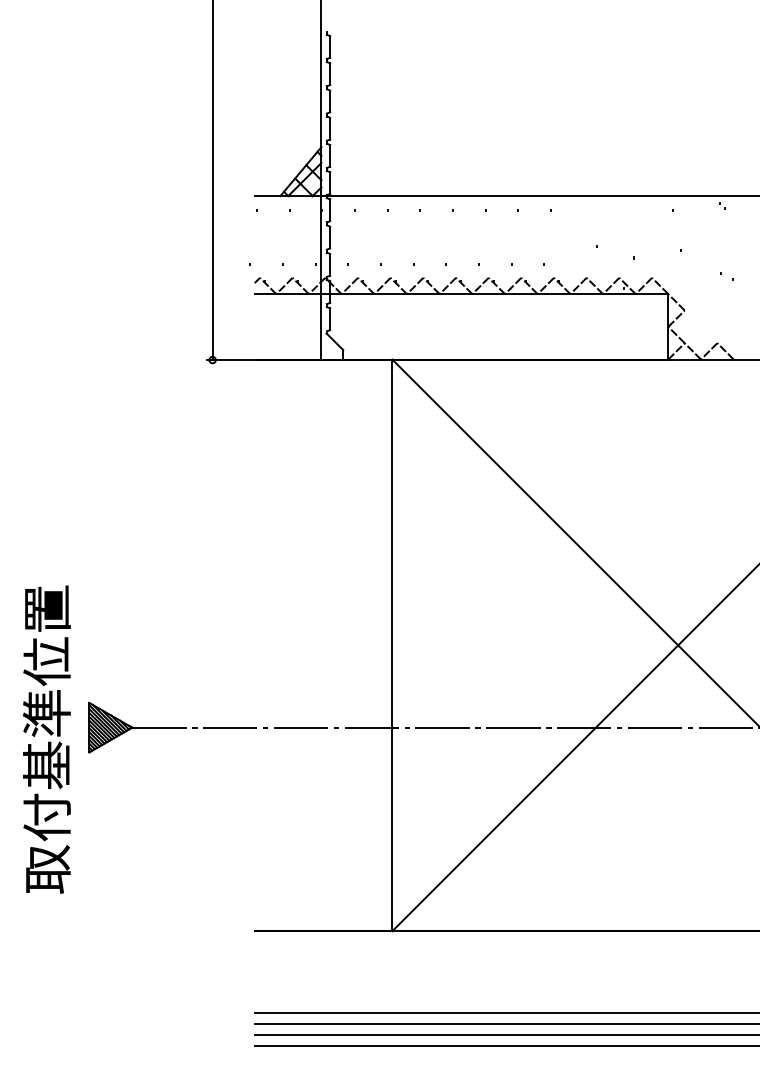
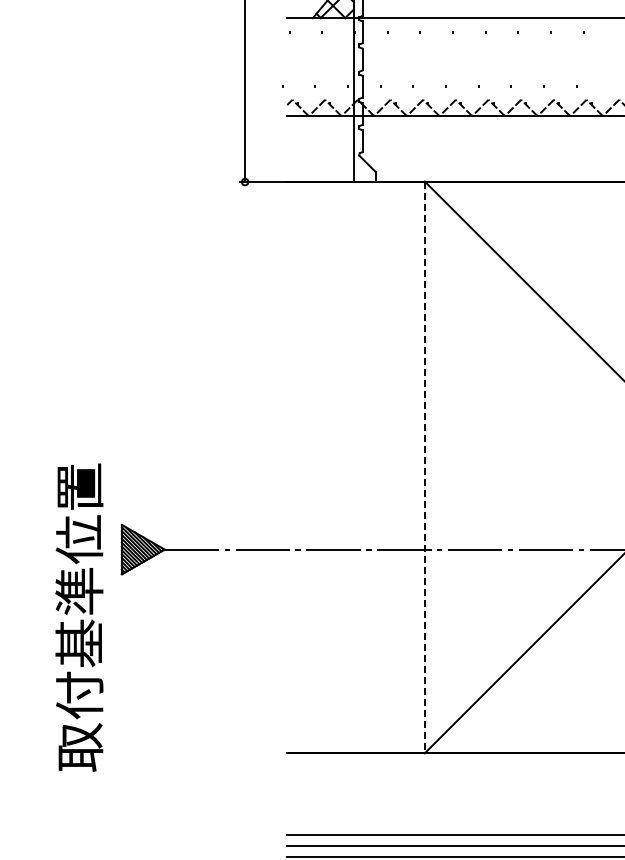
line: (392, 645) -> (425, 467), solid -> dashed
text: (46, 739) -> (79, 617), moved

